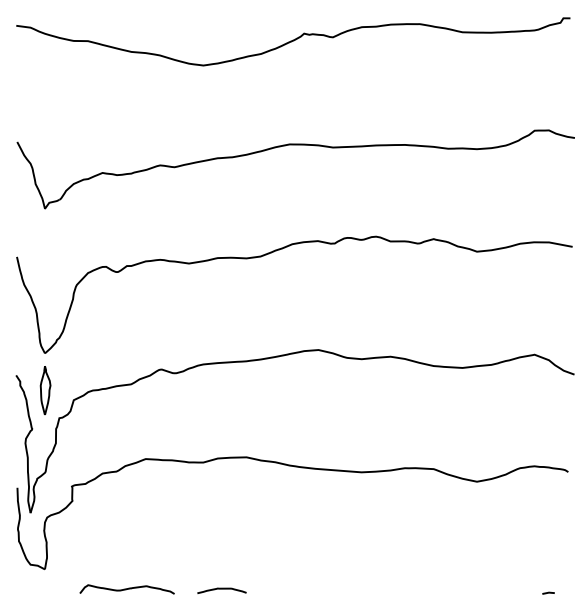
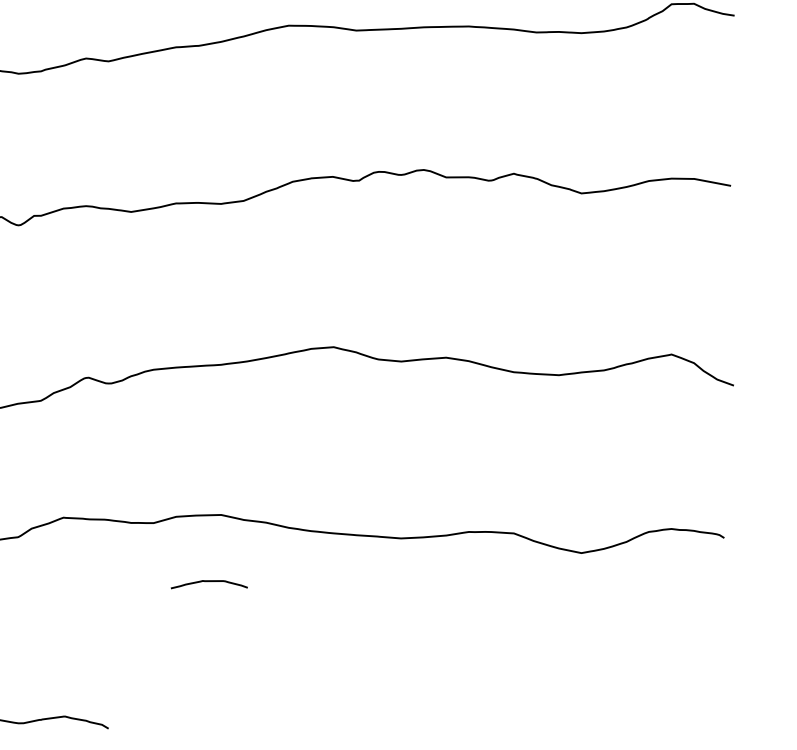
curve: (221, 589) -> (208, 582), moved
line: (548, 592) -> (693, 726), removed

